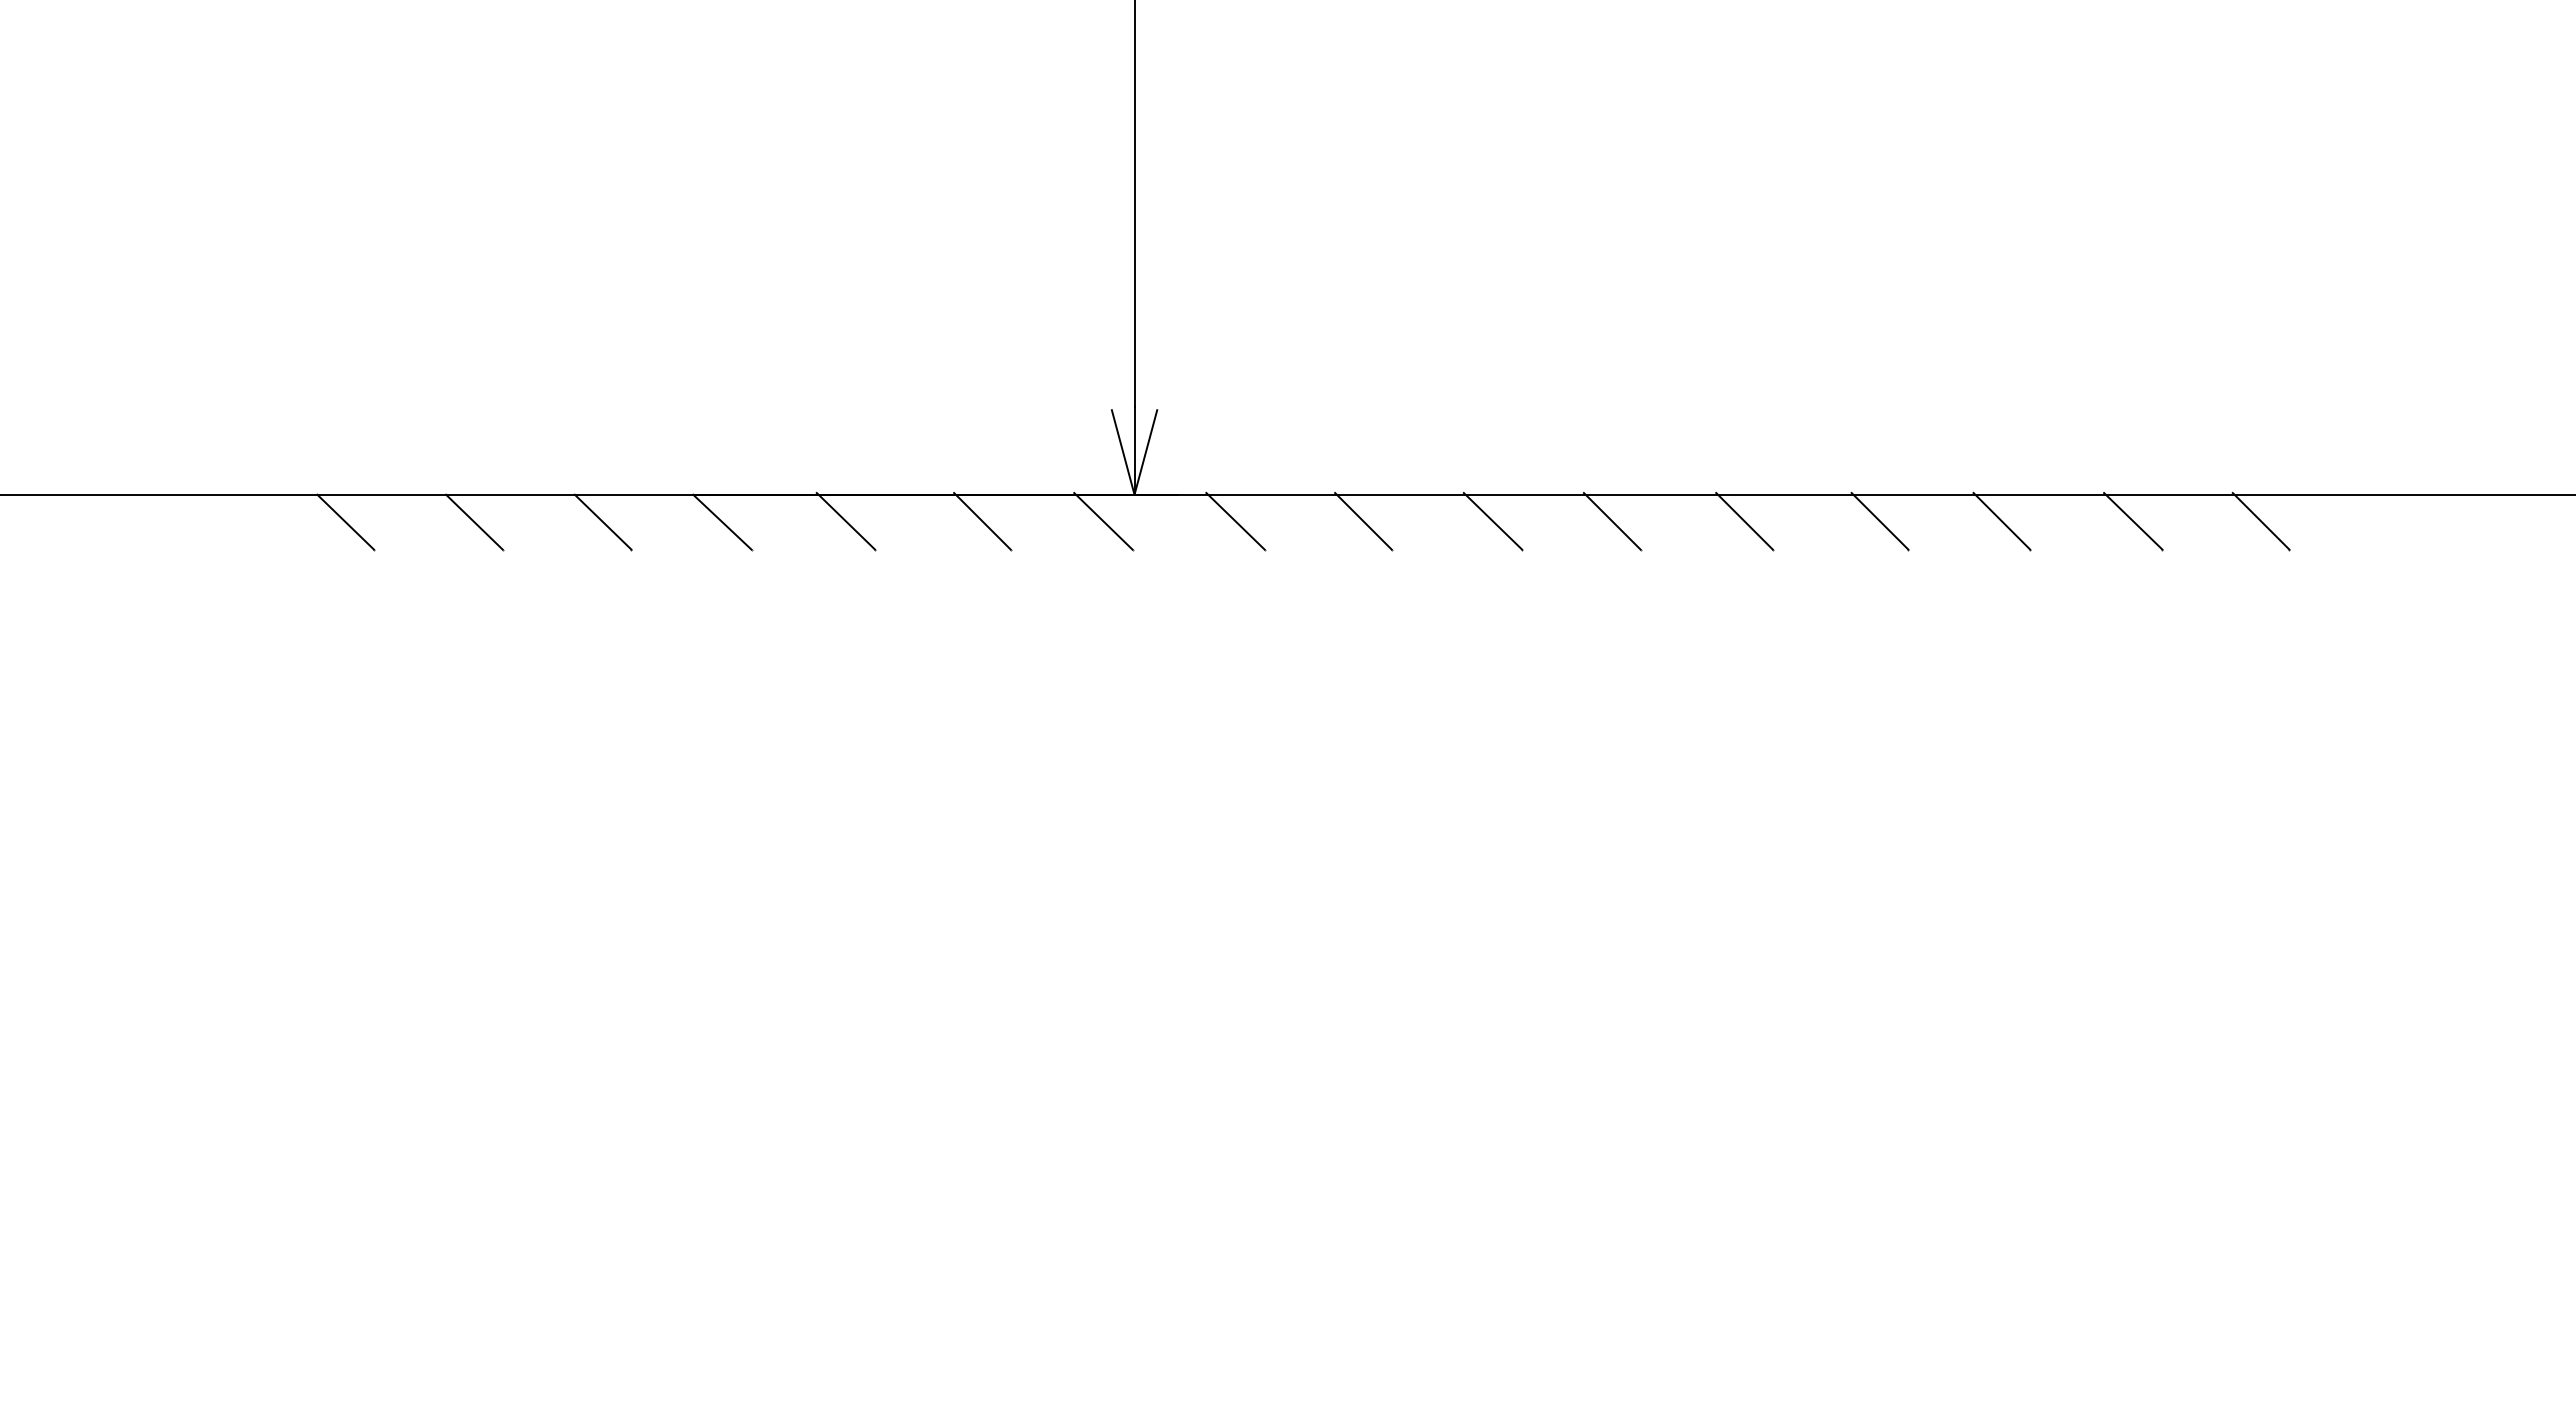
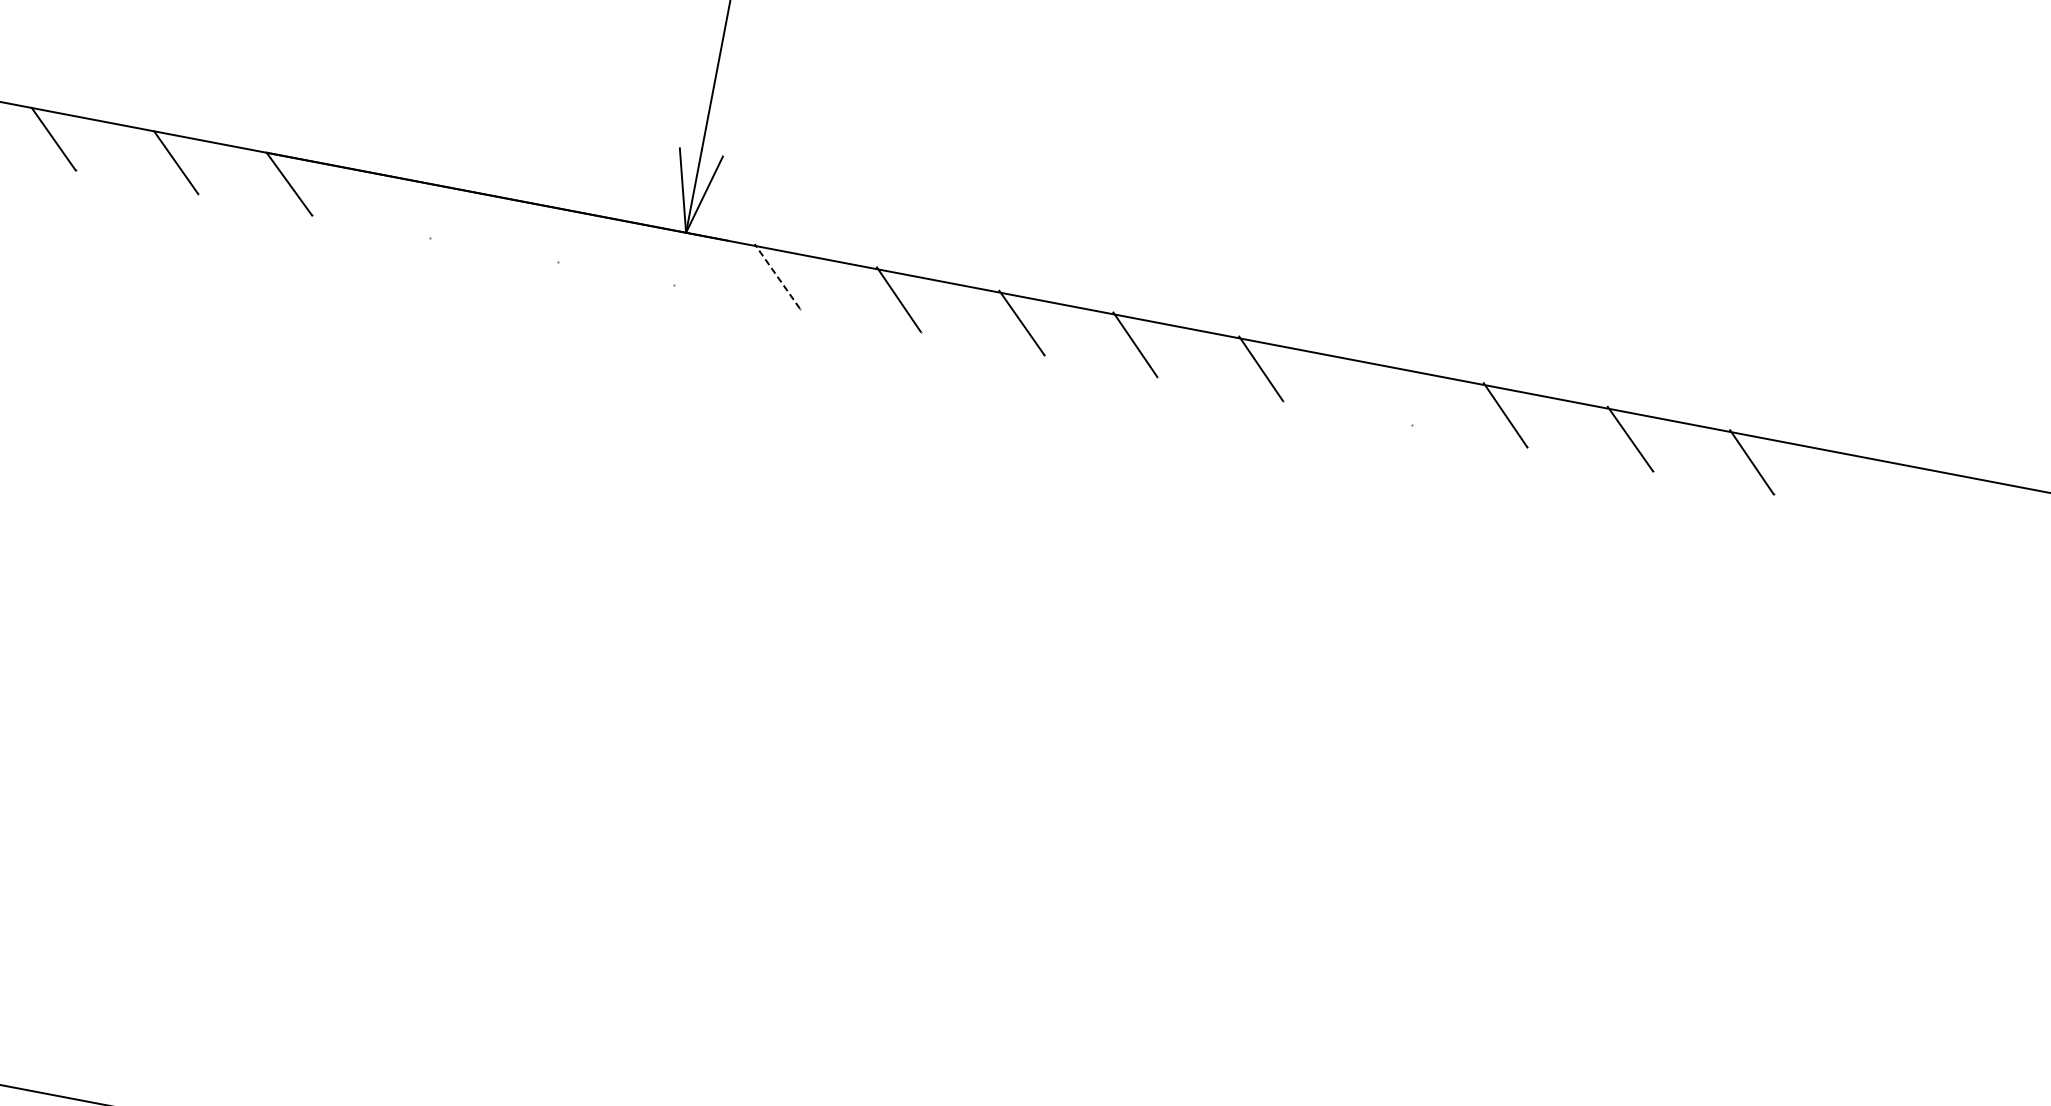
line: (845, 520) -> (406, 204), removed
line: (982, 520) -> (536, 229), removed
line: (1103, 520) -> (651, 251), removed
line: (1879, 520) -> (1389, 392), removed
line: (1235, 521) -> (777, 276), solid -> dashed

